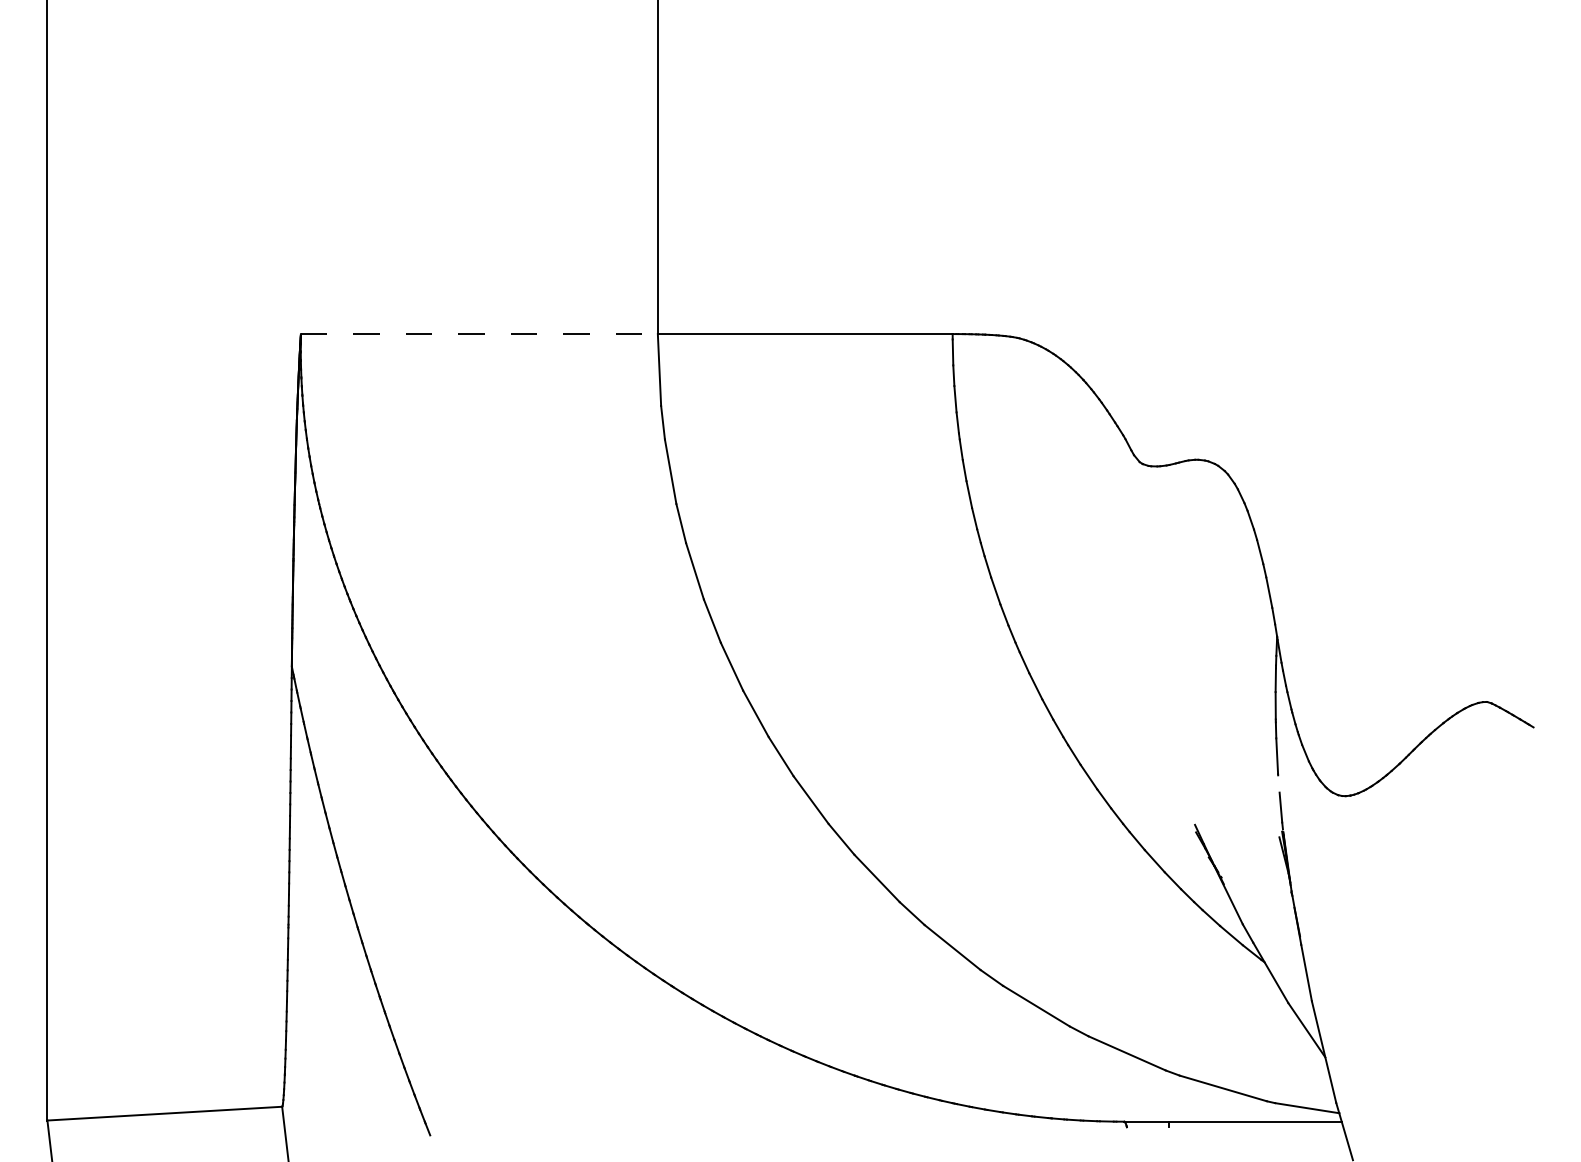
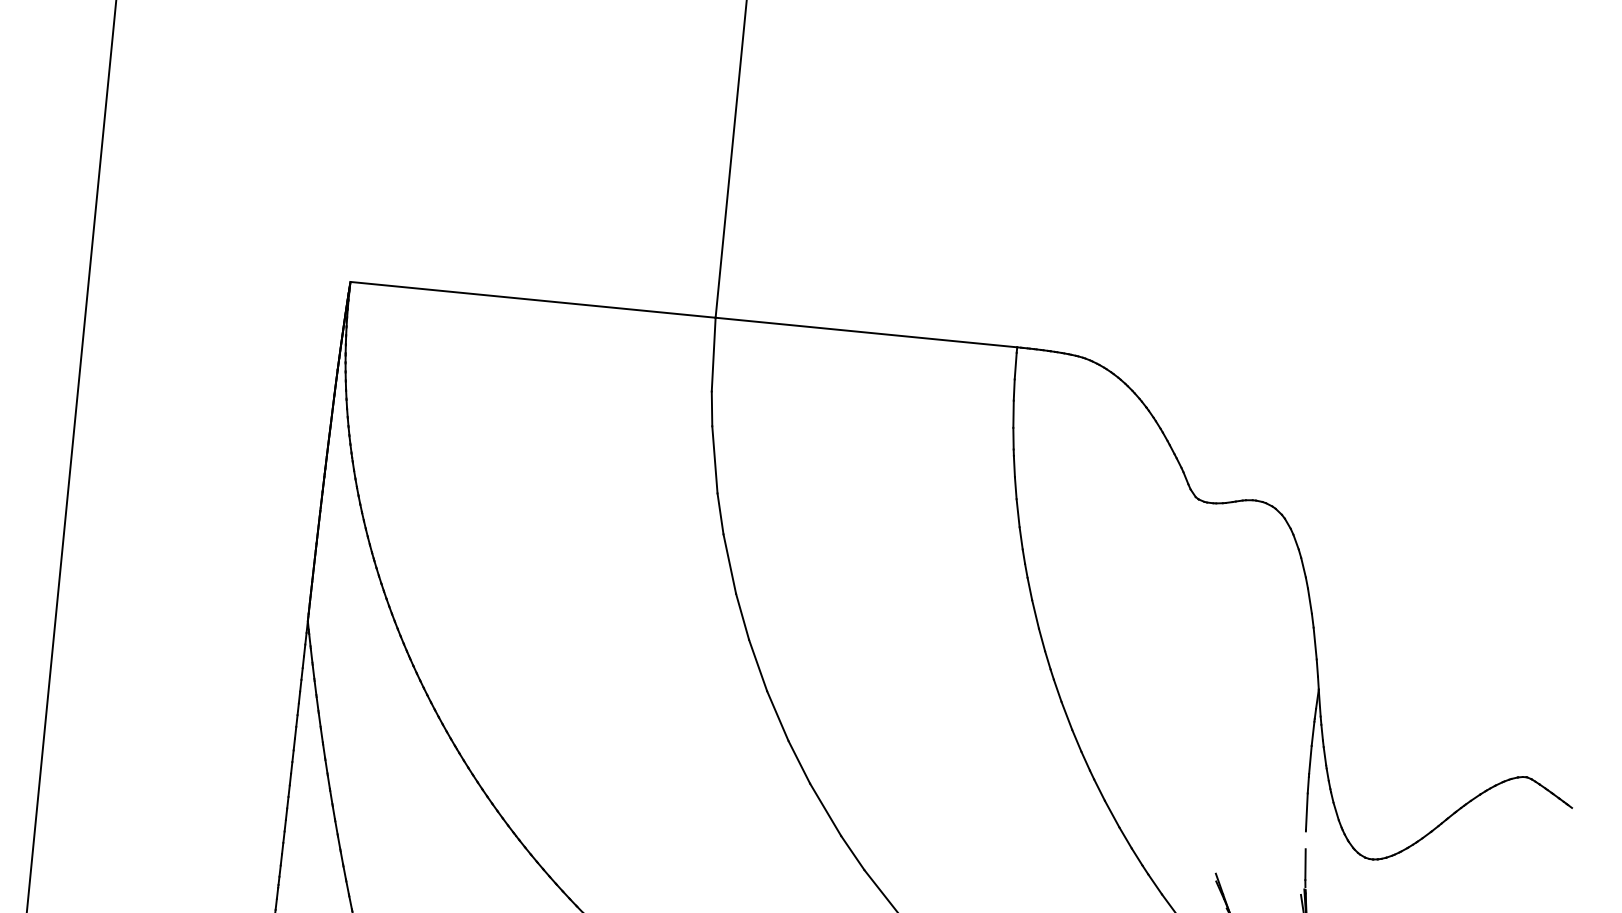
line: (479, 334) -> (533, 300), dashed -> solid

